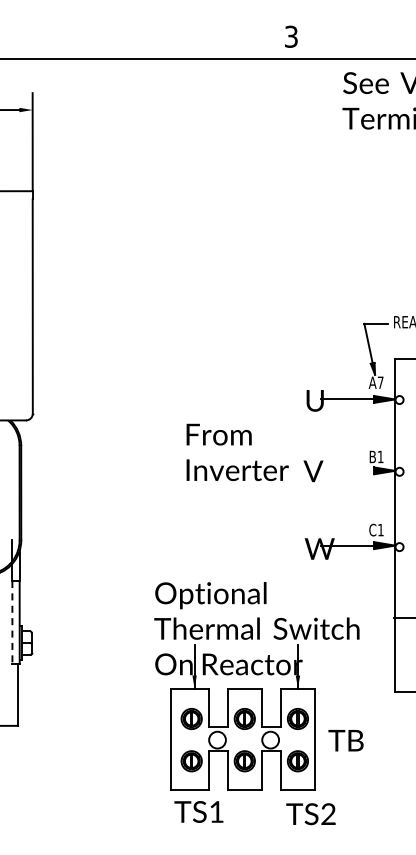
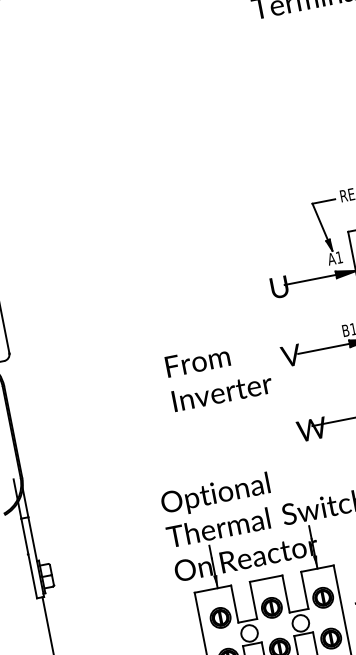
text: (380, 382) -> (339, 257), A7 -> A1
text: (237, 452) -> (218, 375), moved
line: (347, 470) -> (323, 348), added
line: (12, 622) -> (29, 558), dashed -> solid

